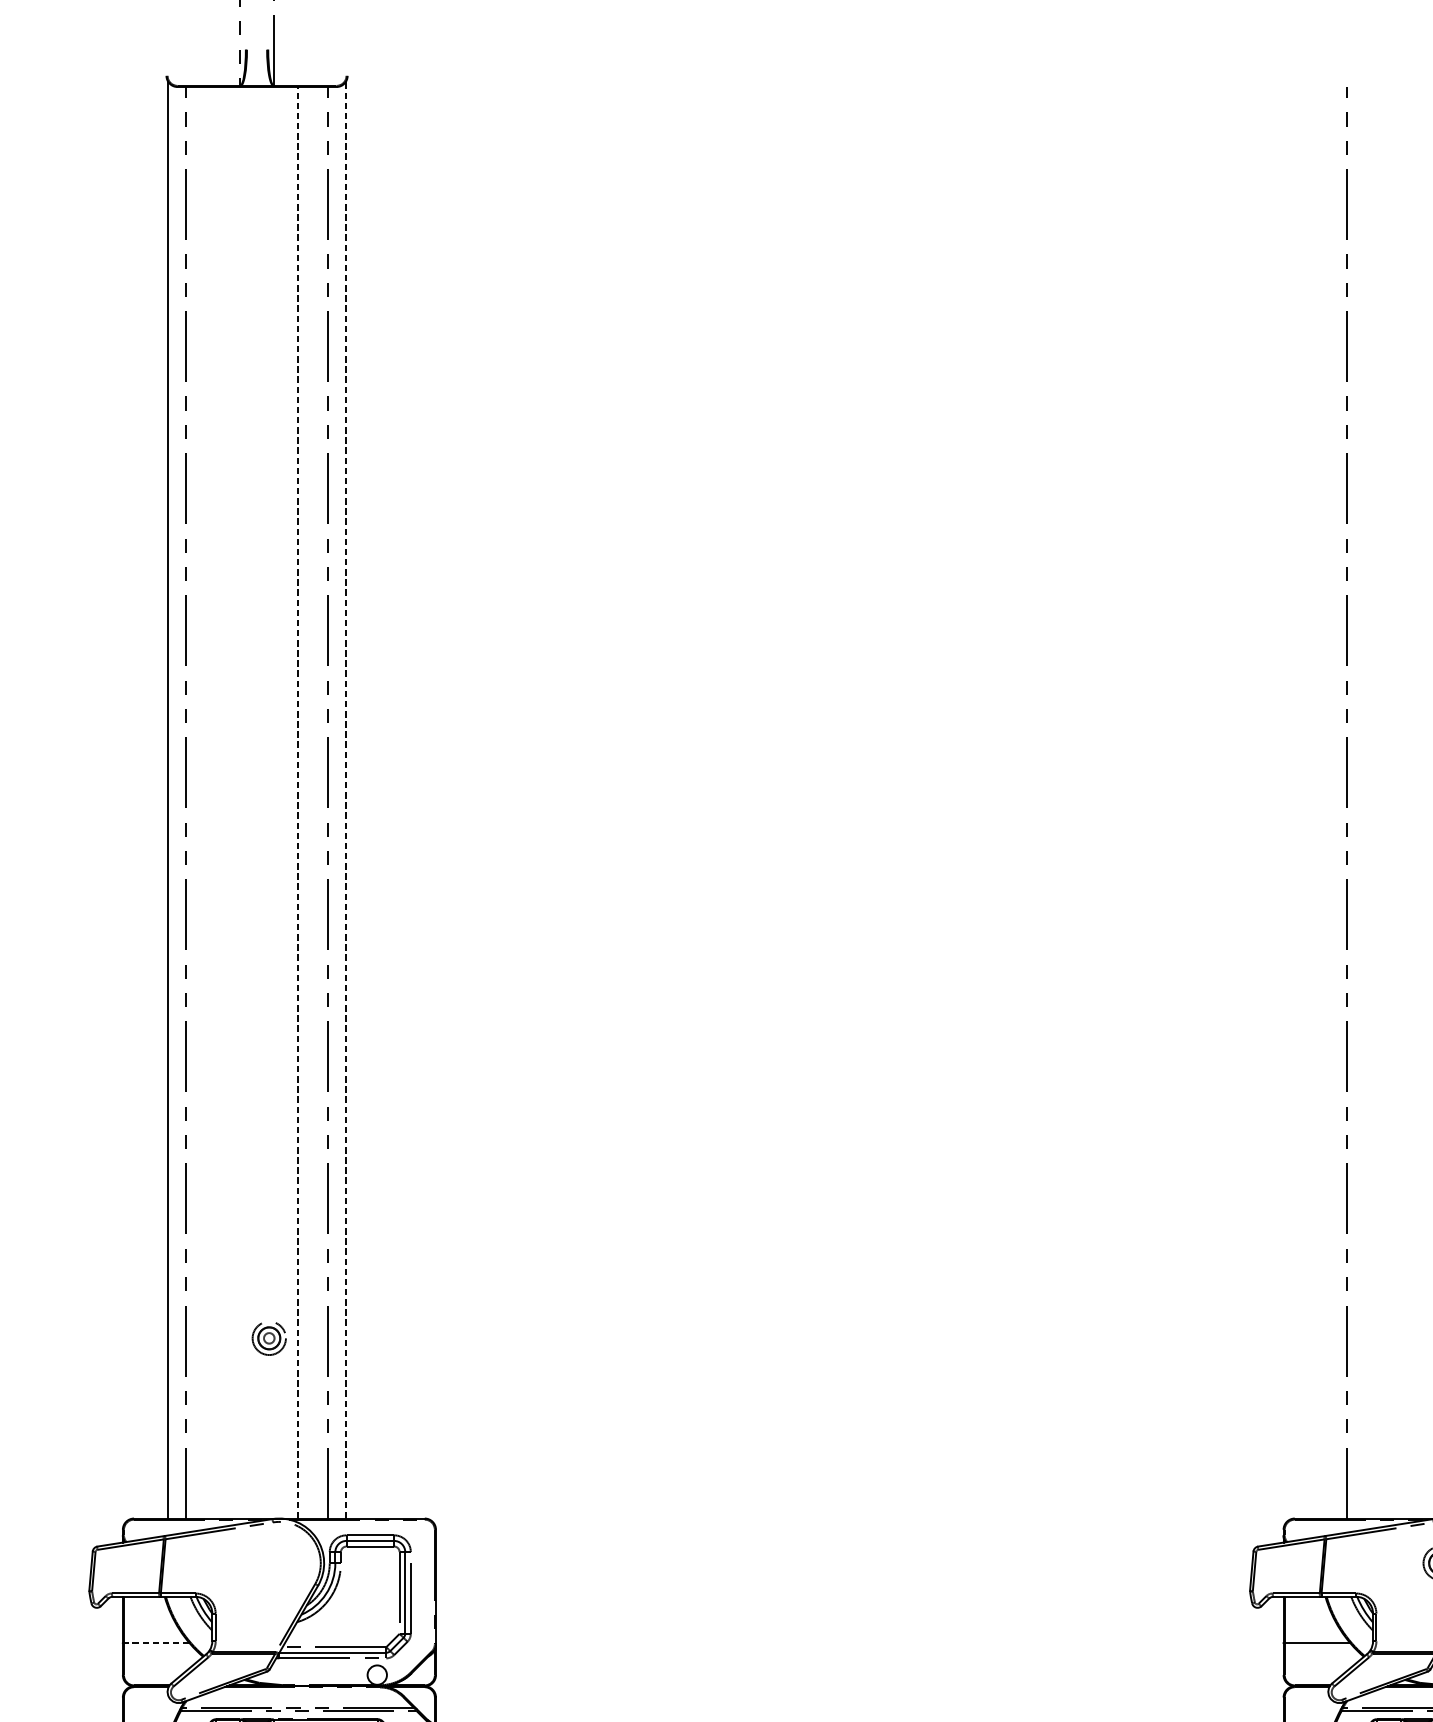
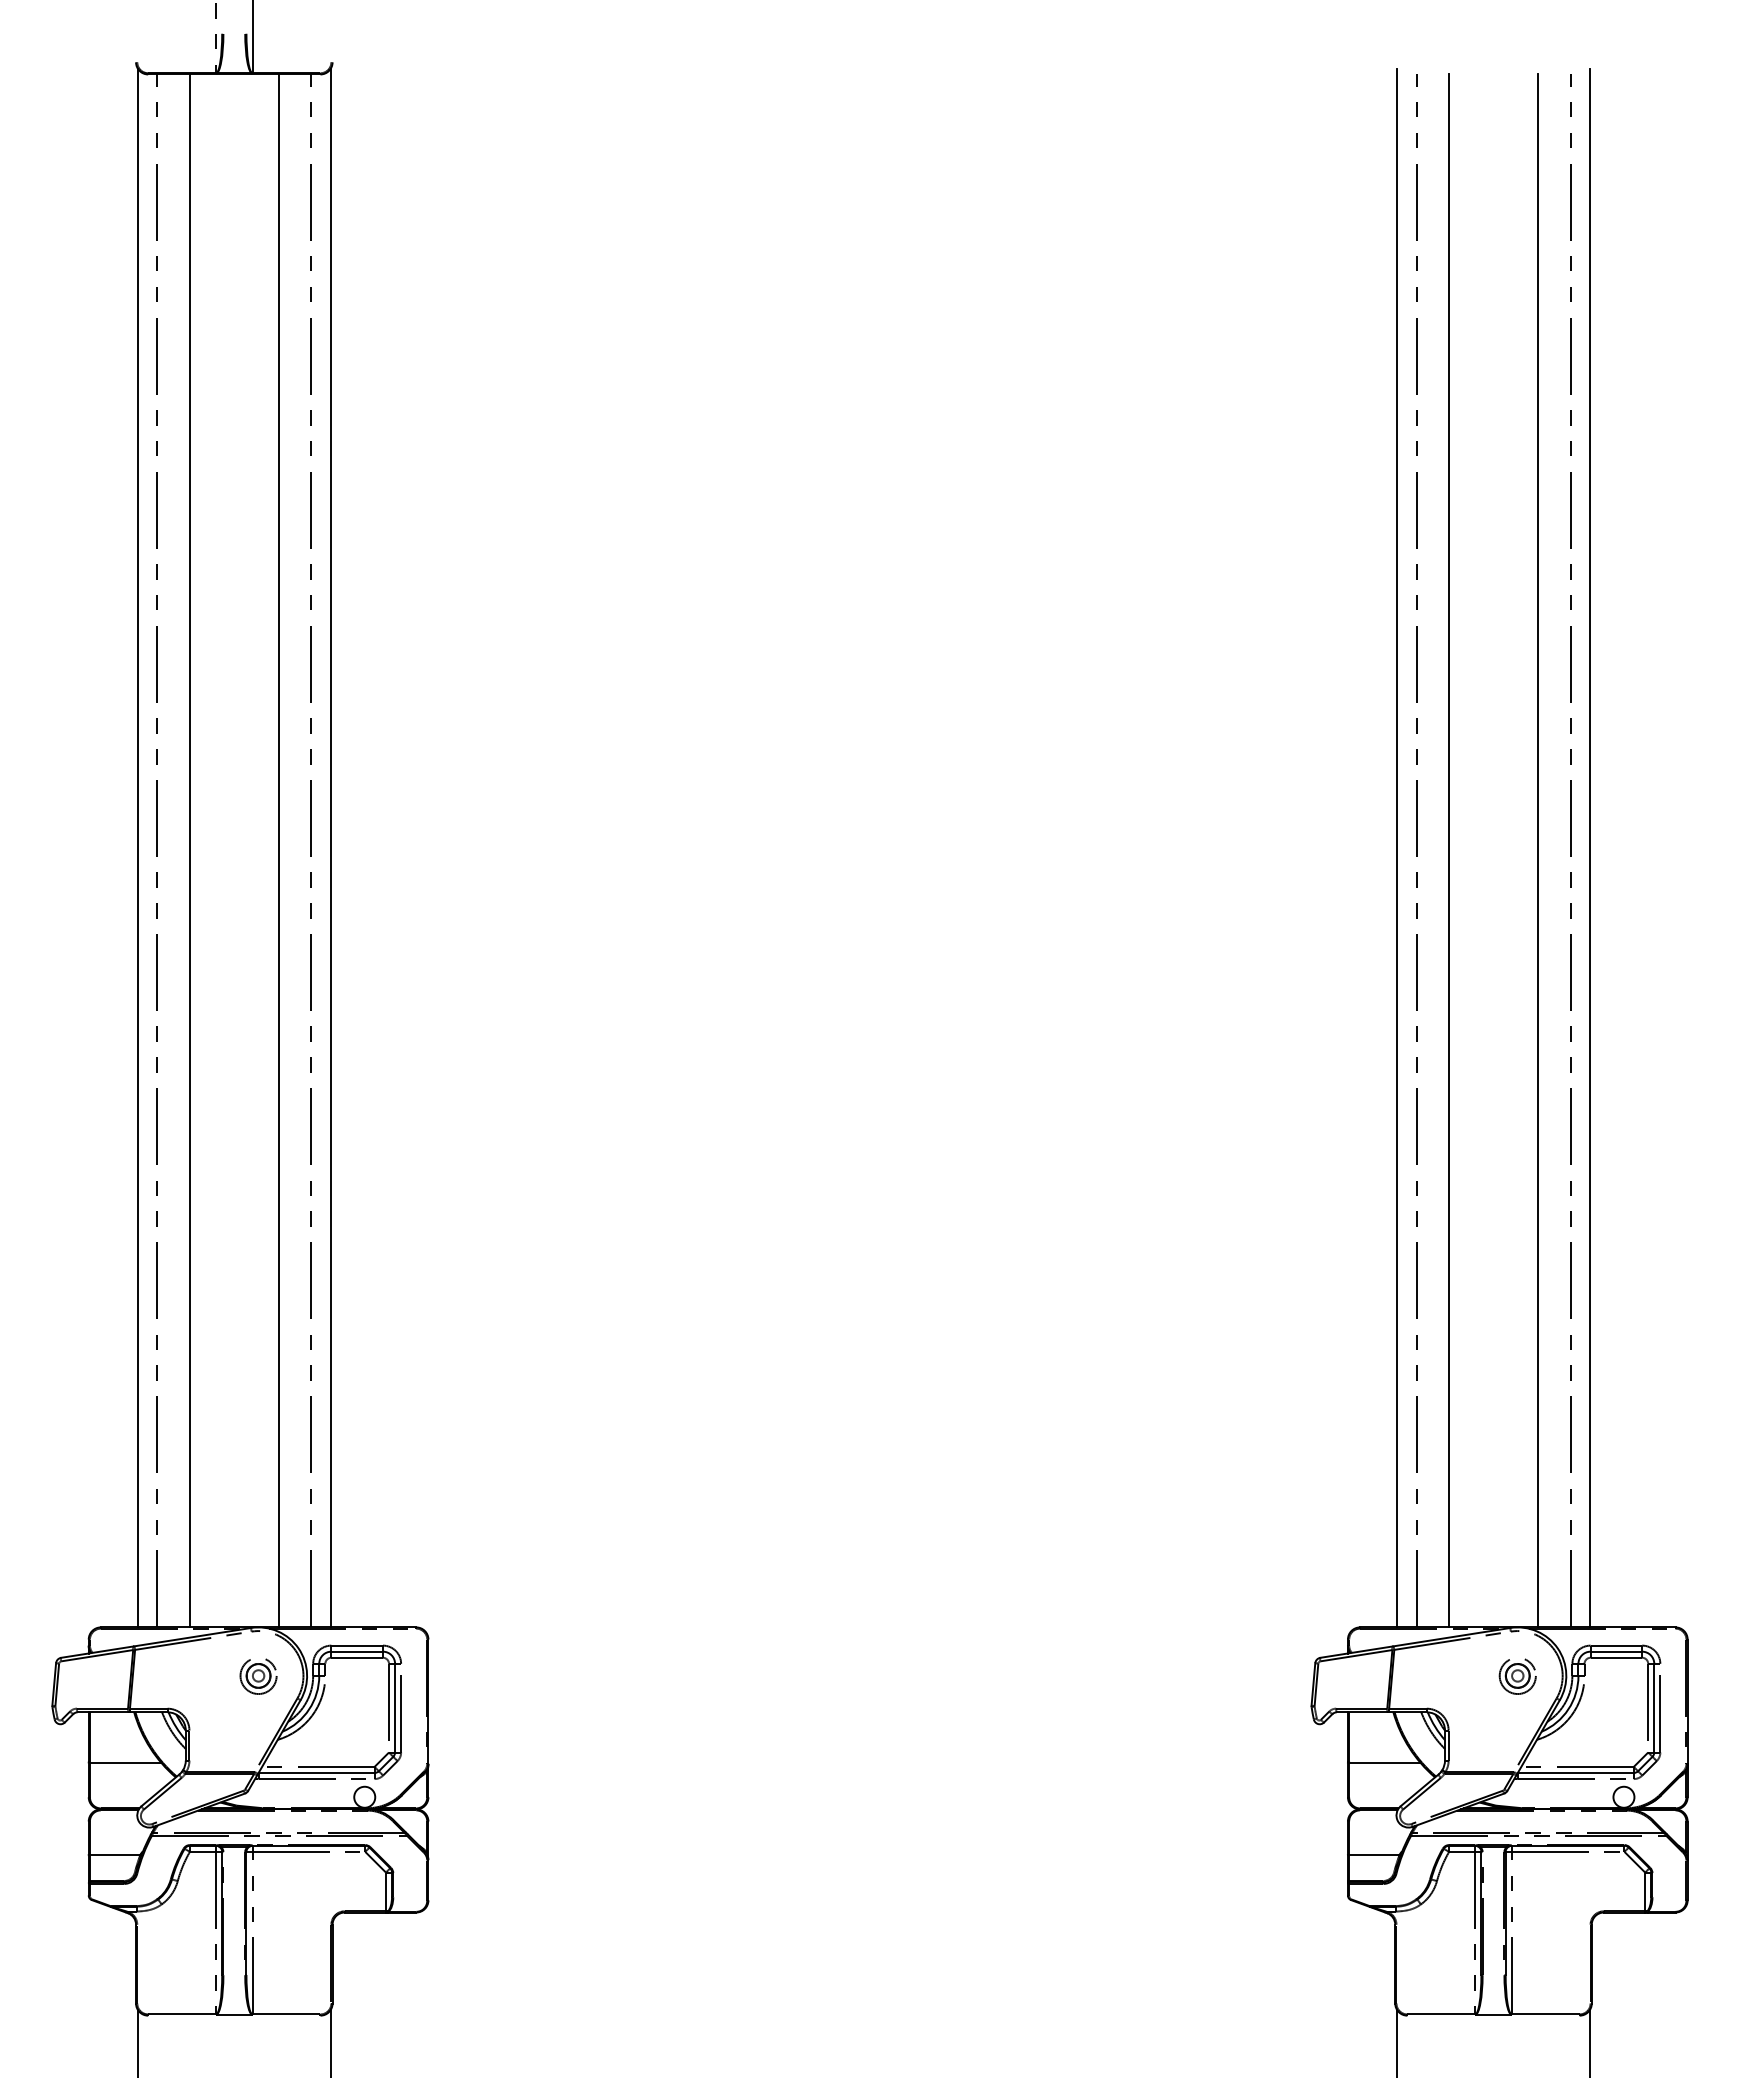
line: (345, 799) -> (330, 847), dashed -> solid
line: (1329, 799) -> (1397, 847), added
line: (216, 802) -> (190, 850), added
line: (297, 802) -> (278, 850), dashed -> solid
line: (1377, 802) -> (1449, 850), added
part: (269, 1338) -> (258, 1676), moved
line: (156, 1643) -> (125, 1762), dashed -> solid

